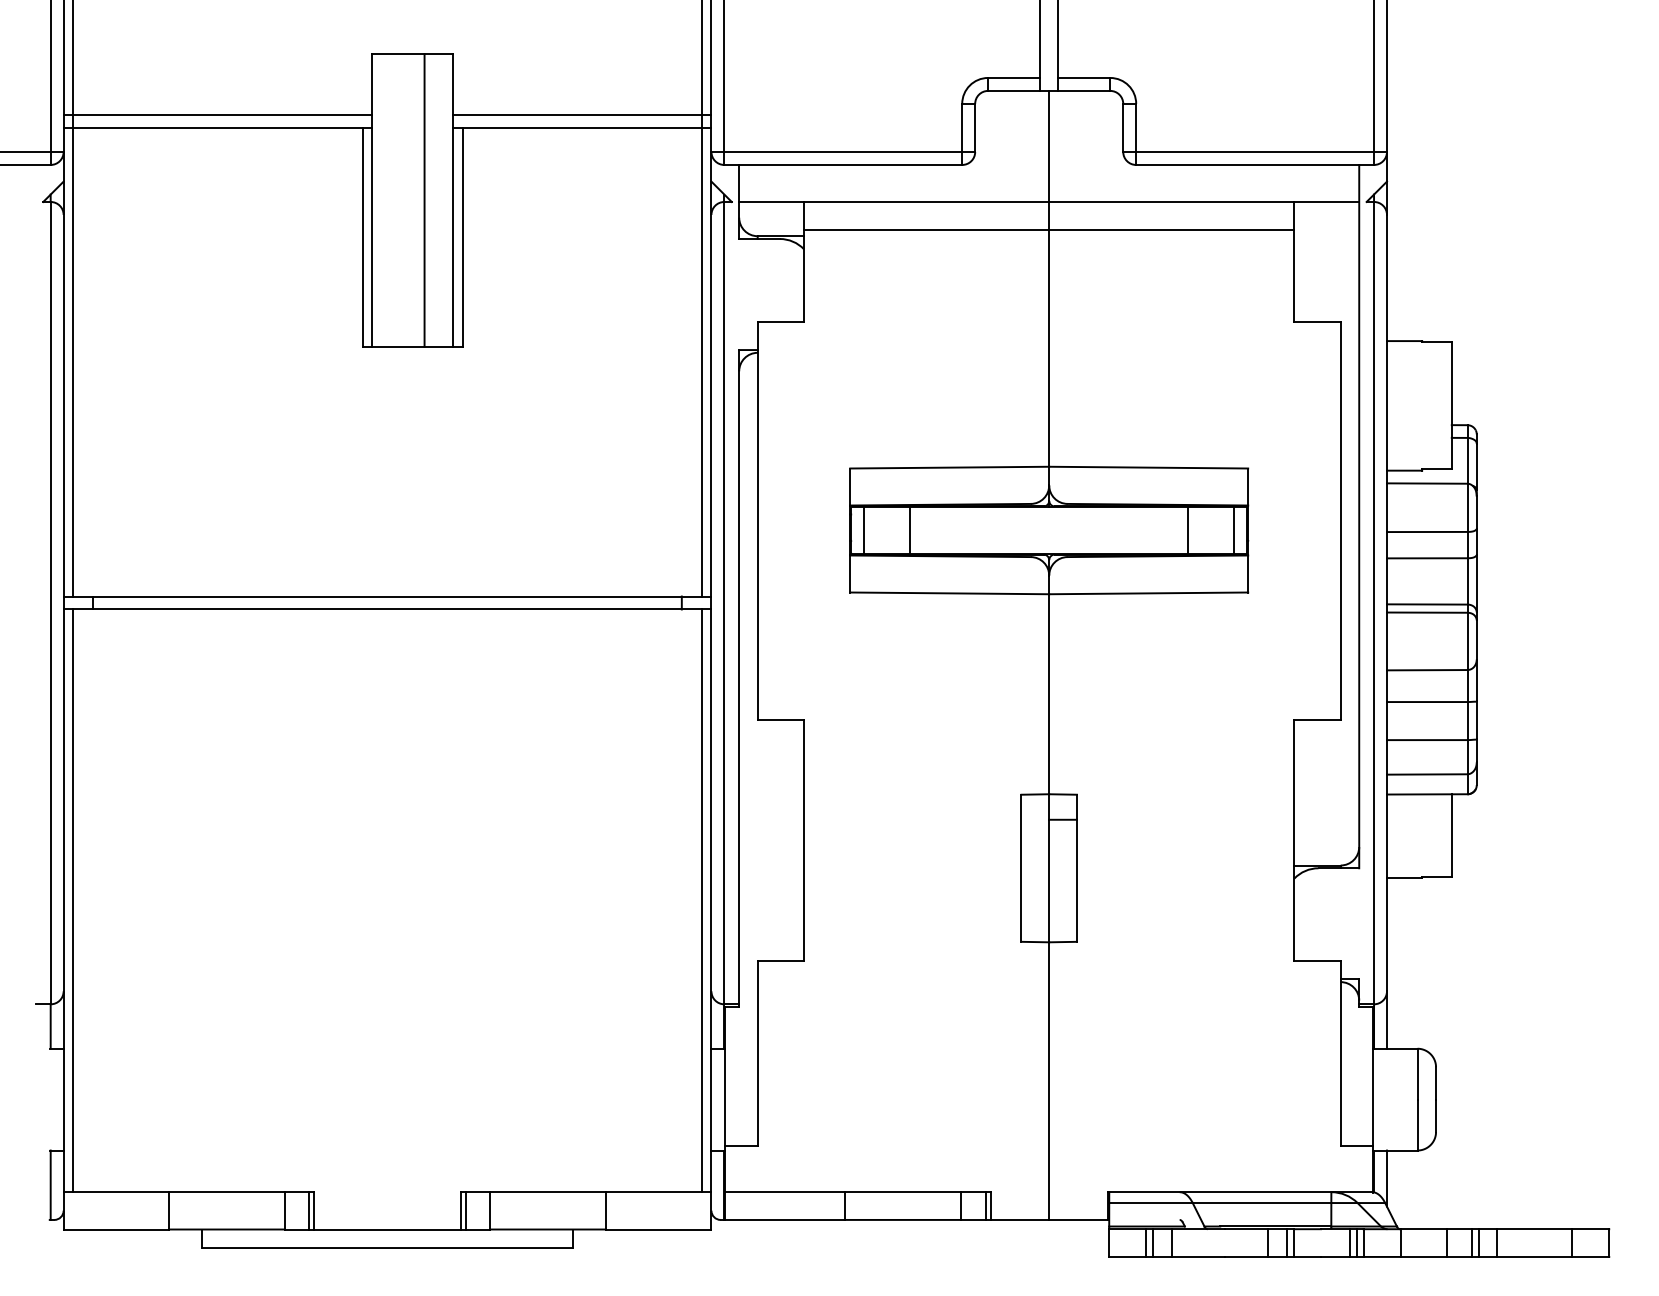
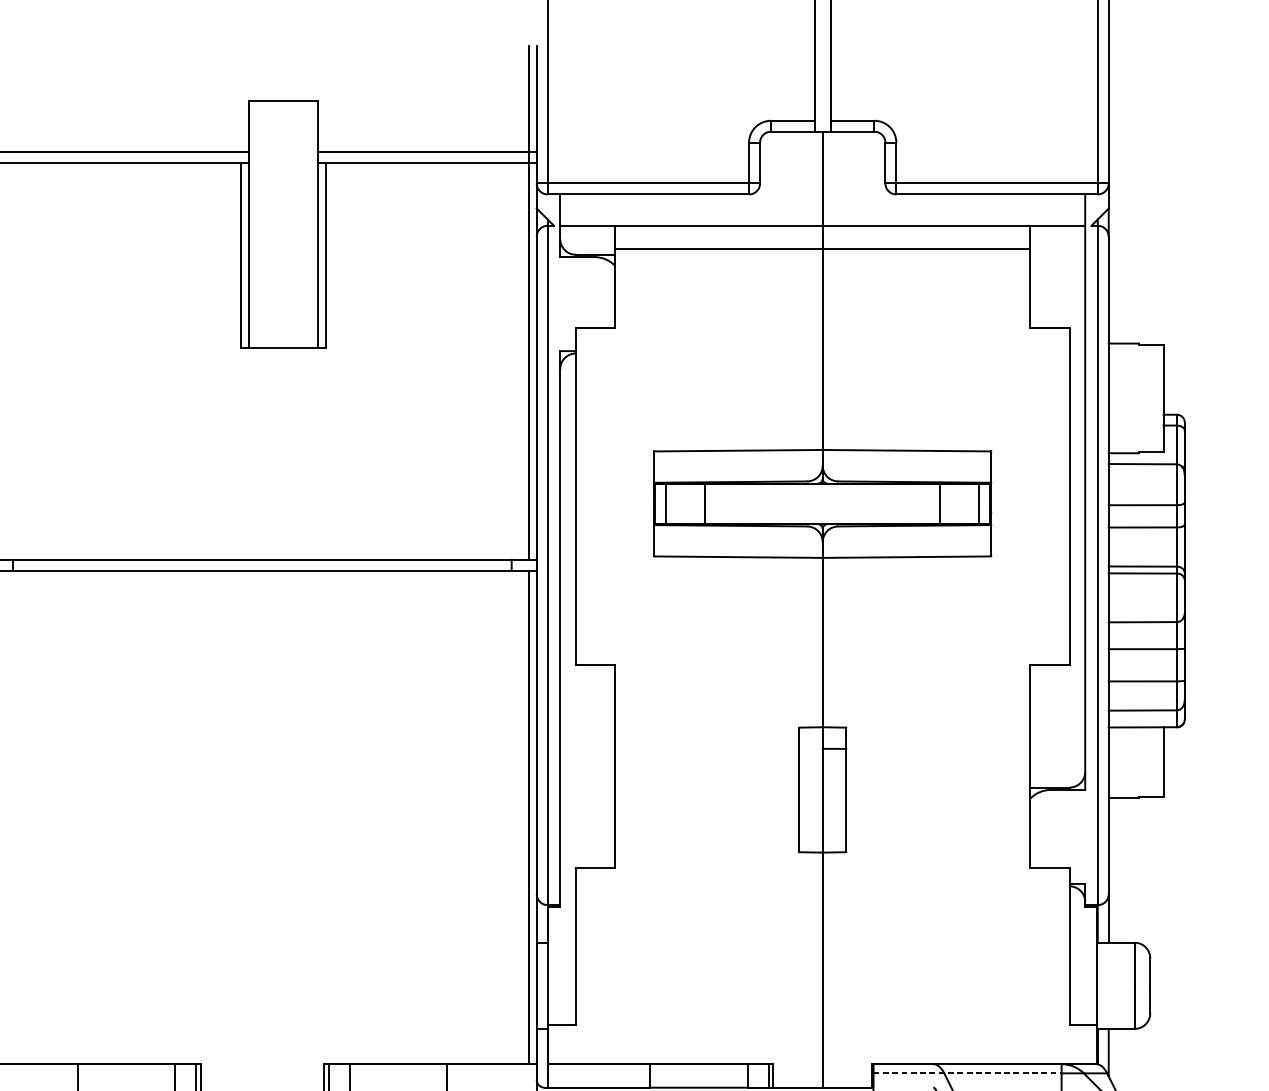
line: (424, 200) -> (293, 224), removed
line: (1220, 1203) -> (967, 1073), solid -> dashed

